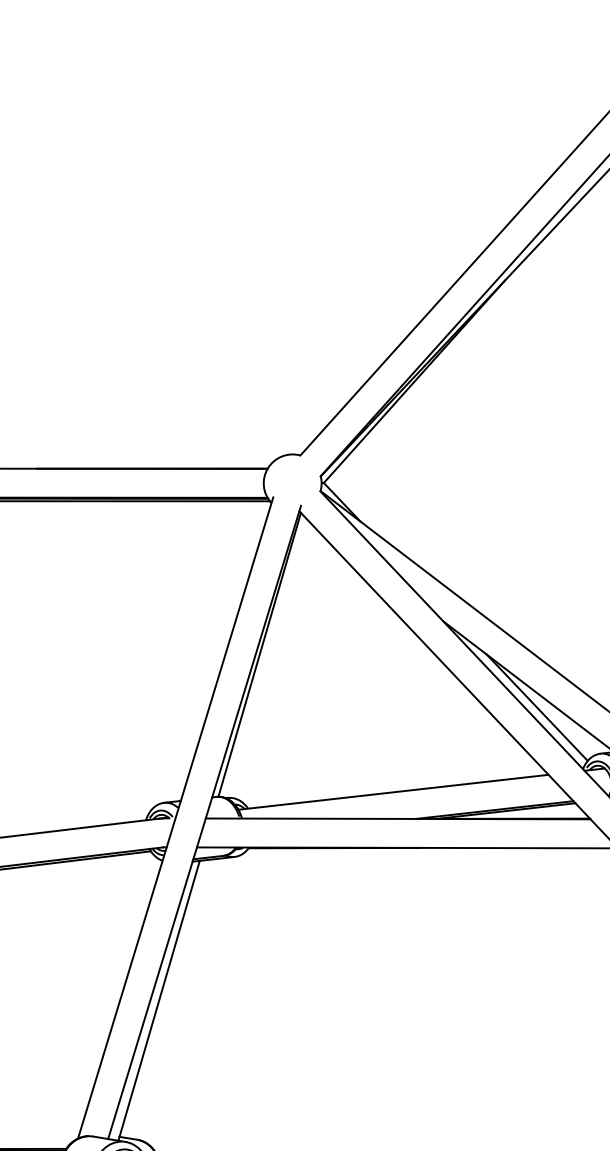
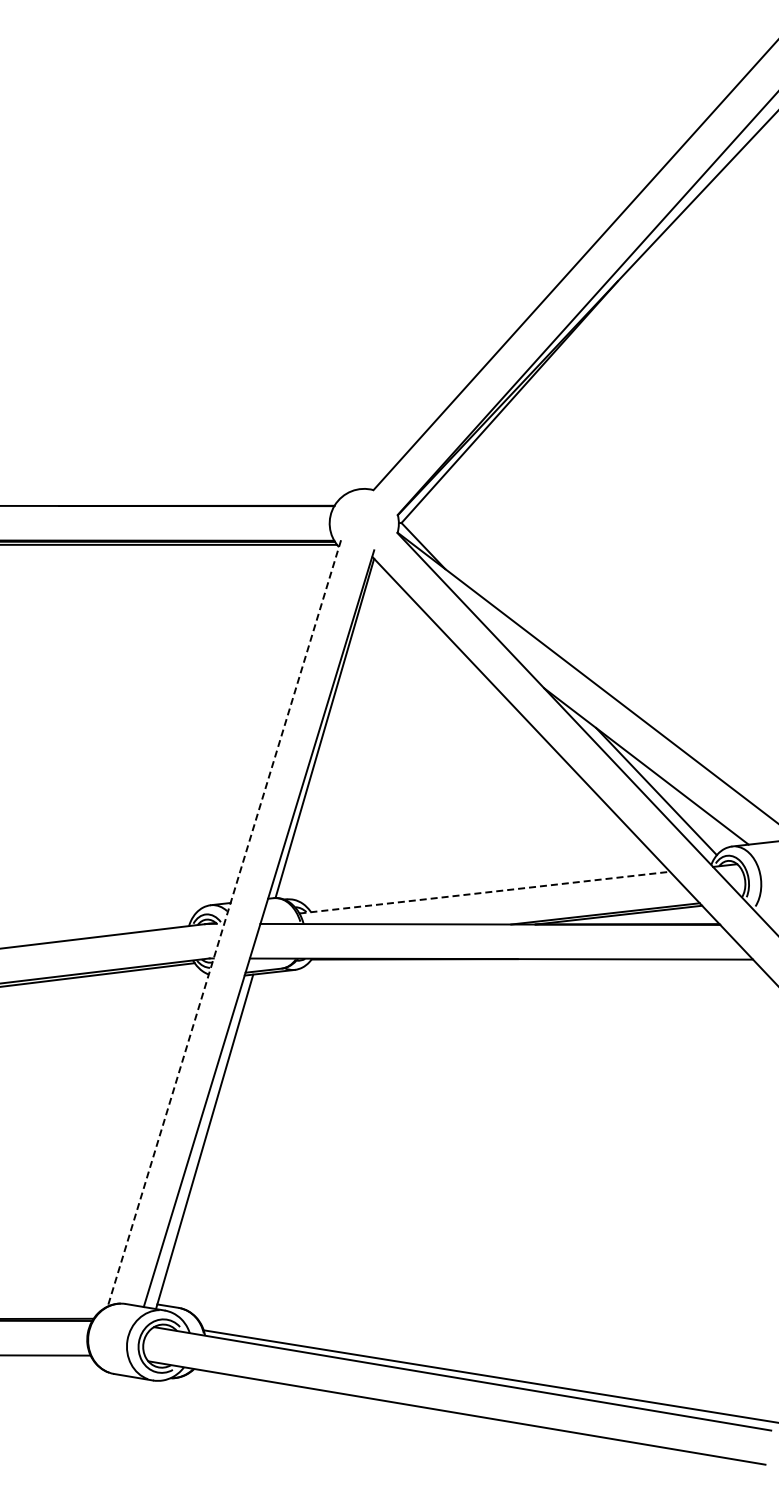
line: (394, 792) -> (485, 892), solid -> dashed
line: (175, 818) -> (224, 923), solid -> dashed

